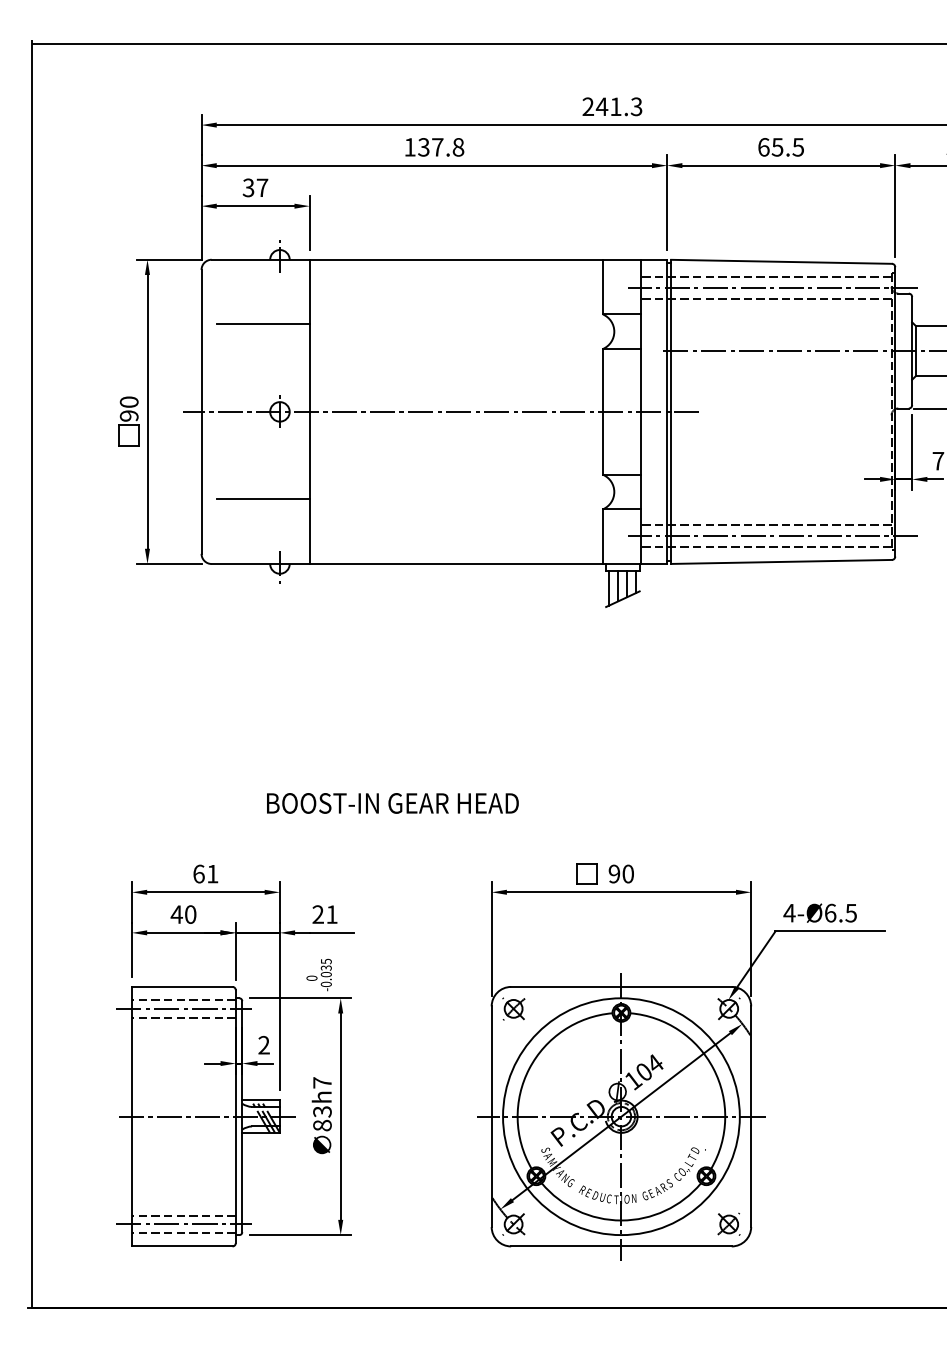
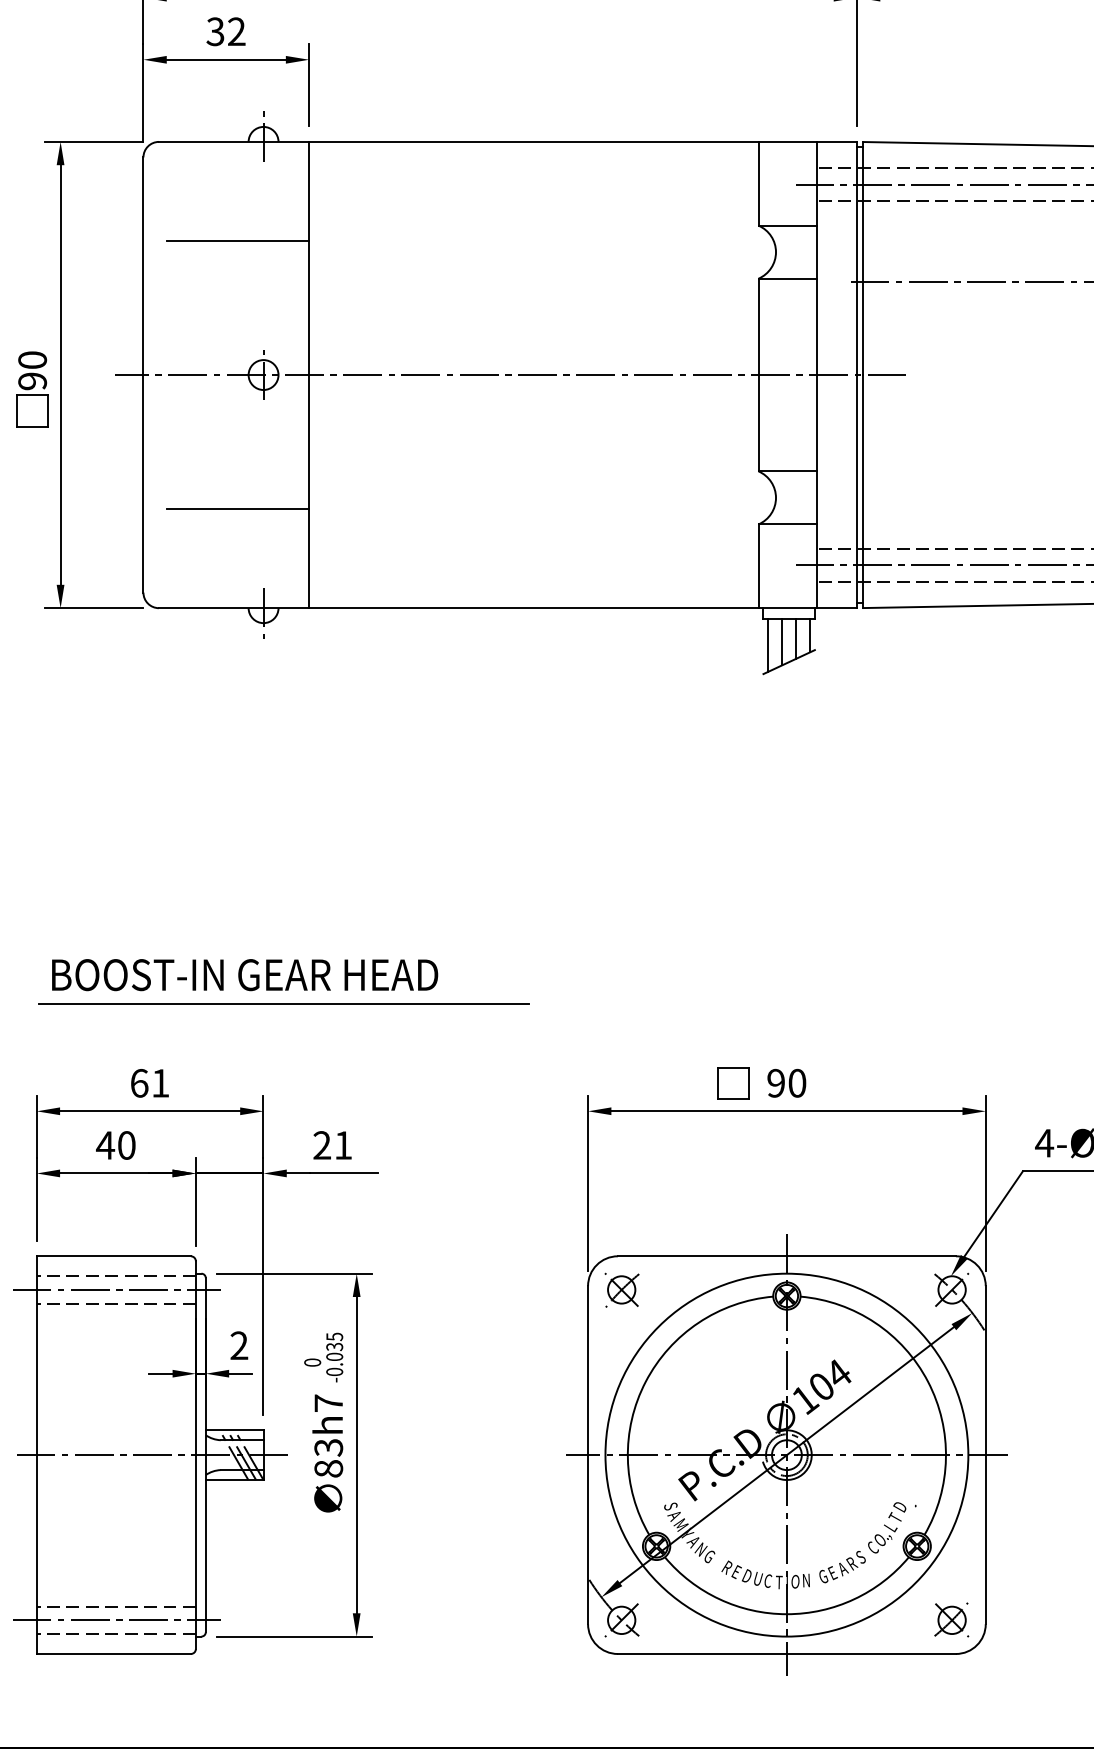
text: (262, 187) -> (236, 31), 37 -> 32
text: (392, 803) -> (244, 975), moved
line: (293, 822) -> (284, 1004), added
text: (318, 974) -> (322, 1356), moved

